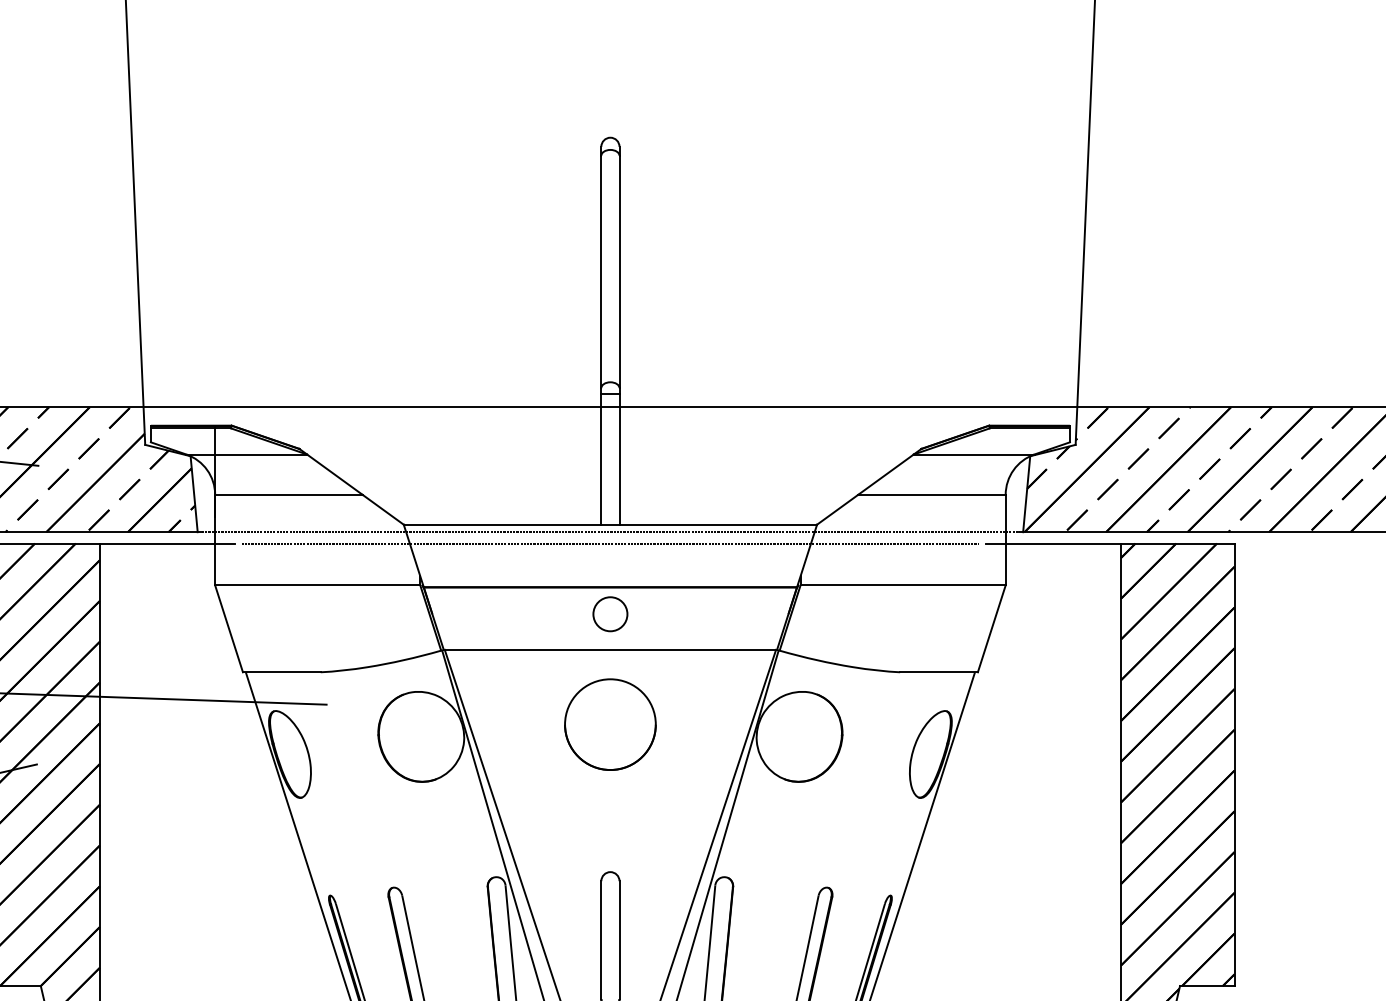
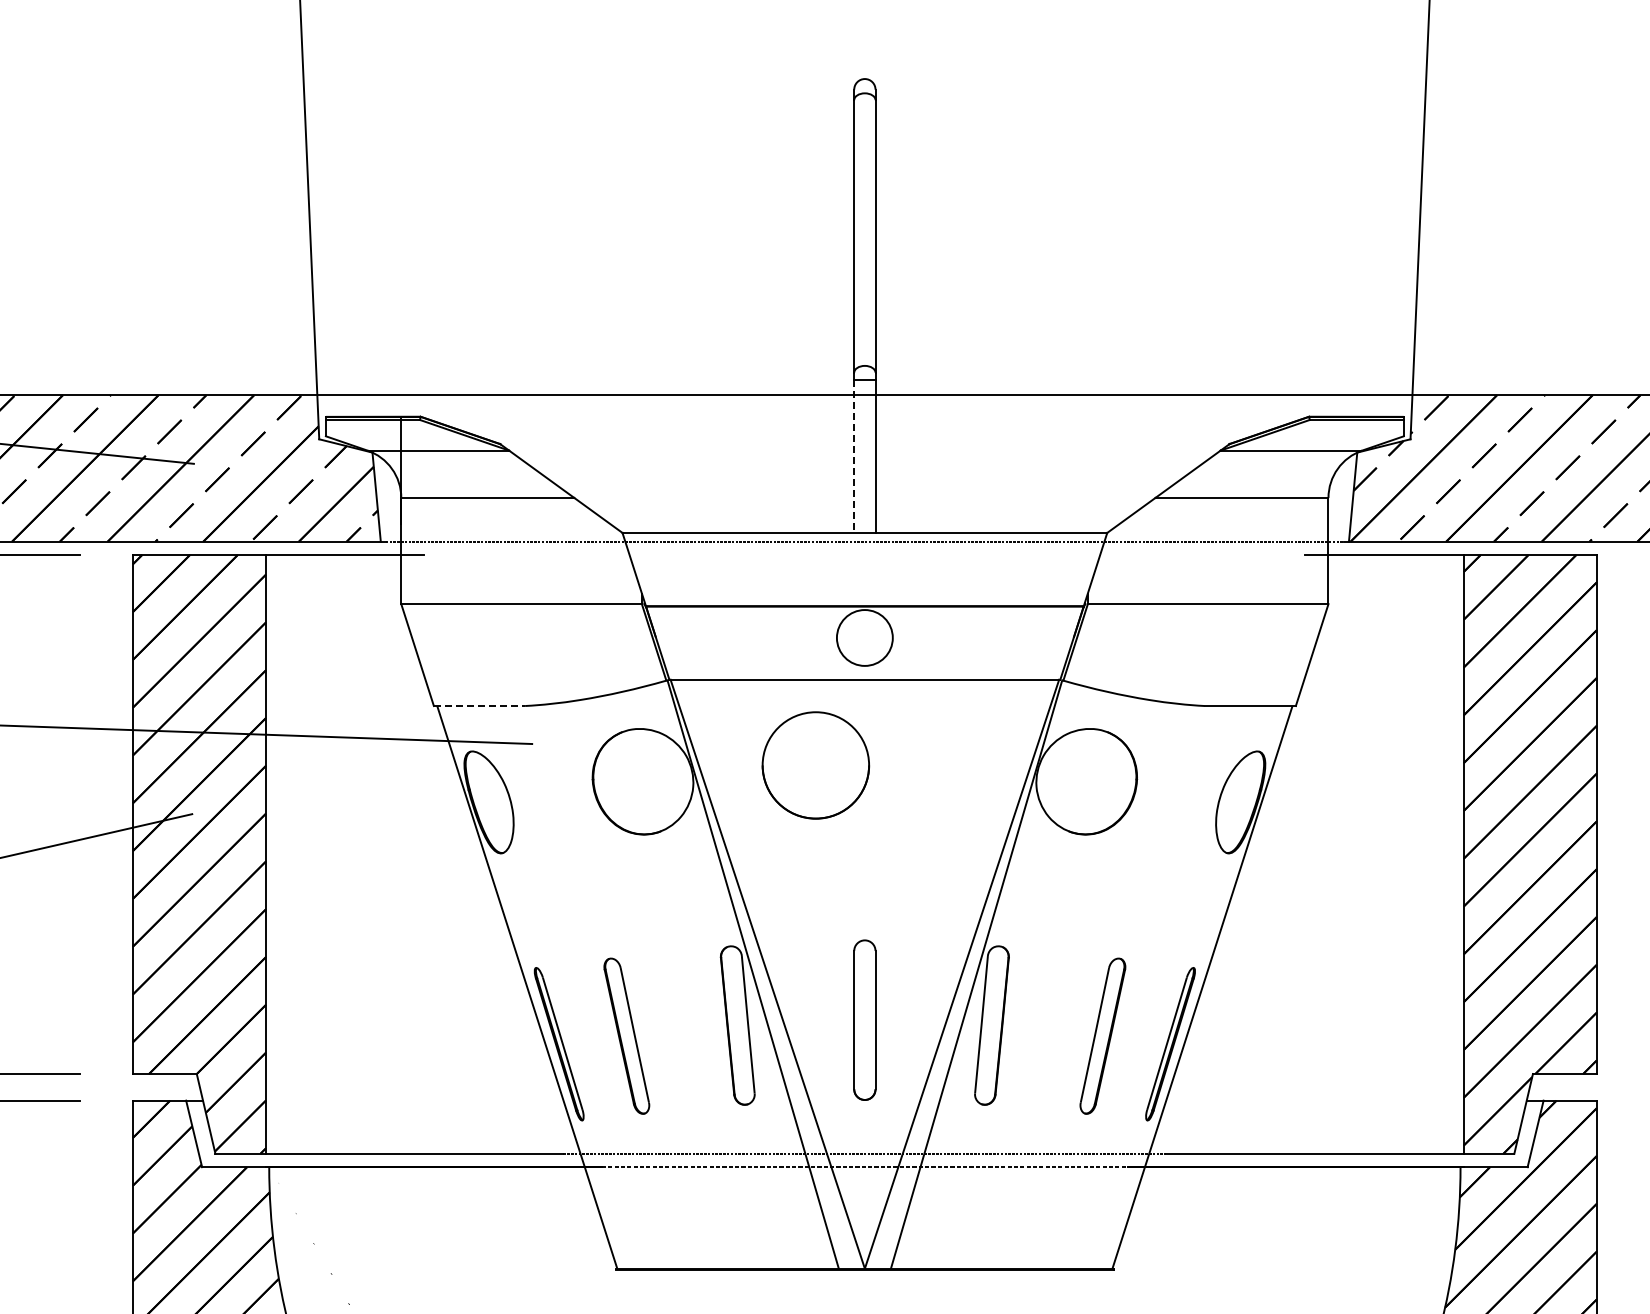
line: (601, 459) -> (854, 456), solid -> dashed
line: (610, 543) -> (864, 555), removed
circle: (610, 613) -> (864, 637), size x1.4
line: (281, 672) -> (479, 706), solid -> dashed
part: (610, 724) -> (815, 765), moved

